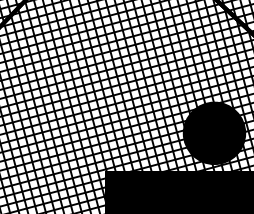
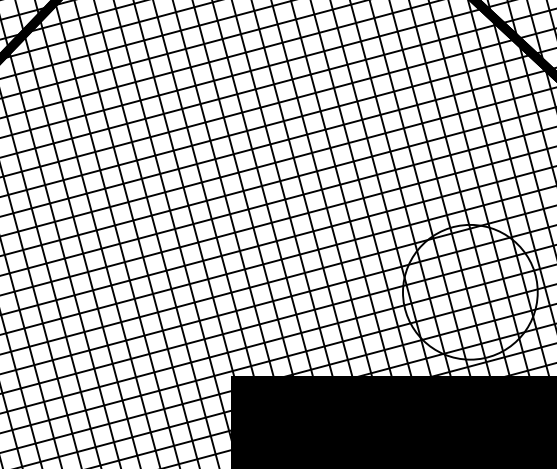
fill: (214, 133) -> (470, 292), removed

